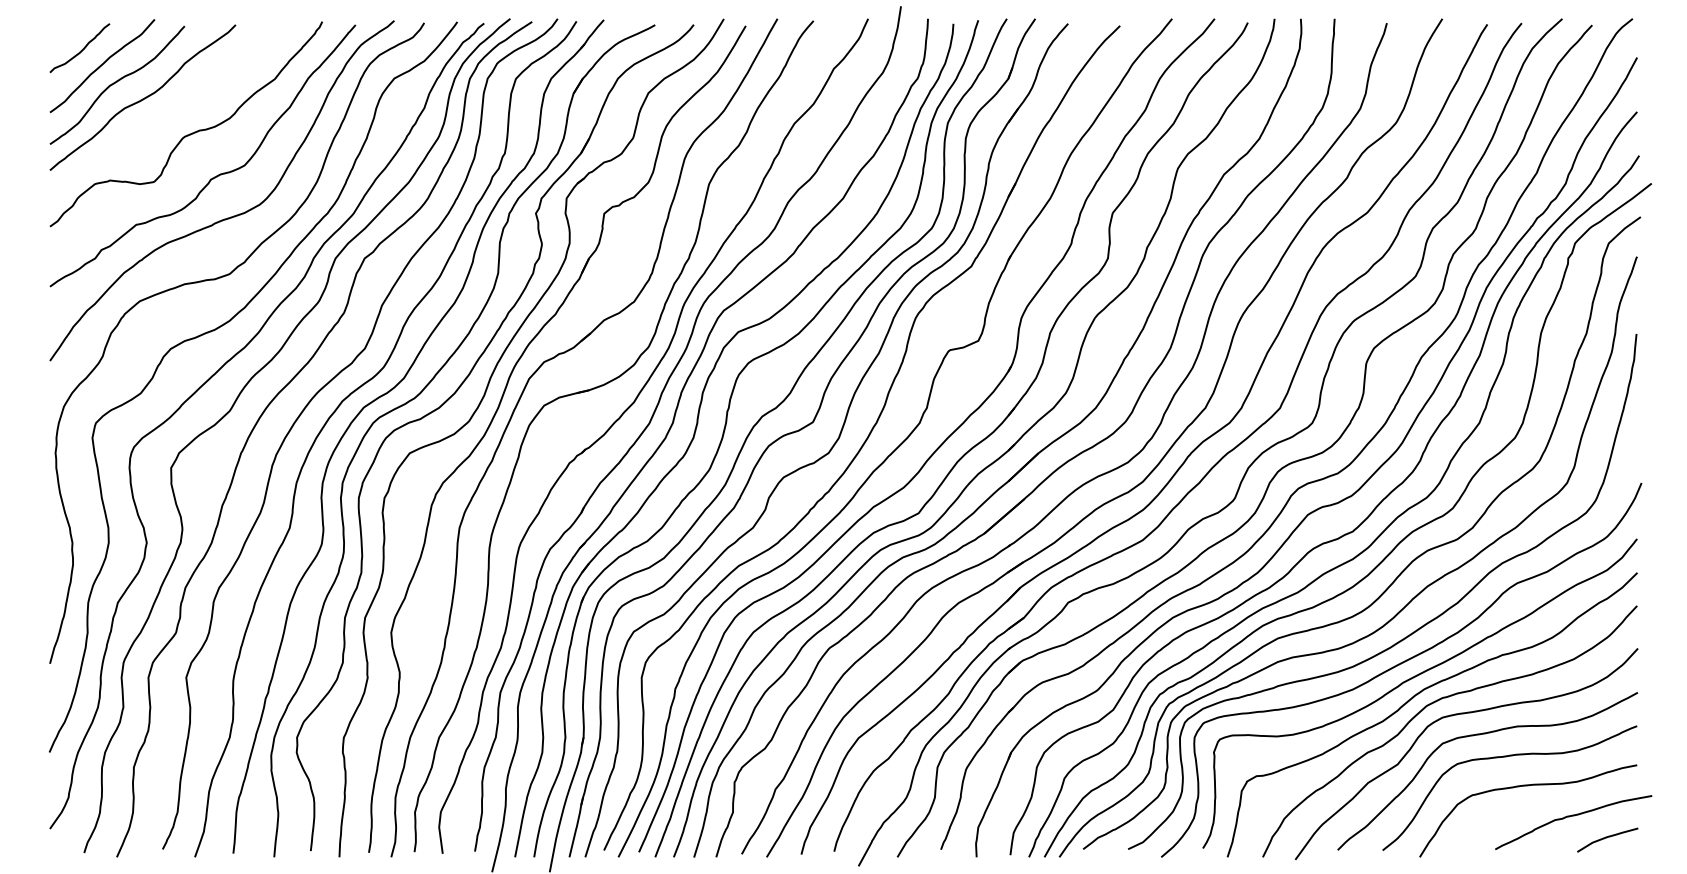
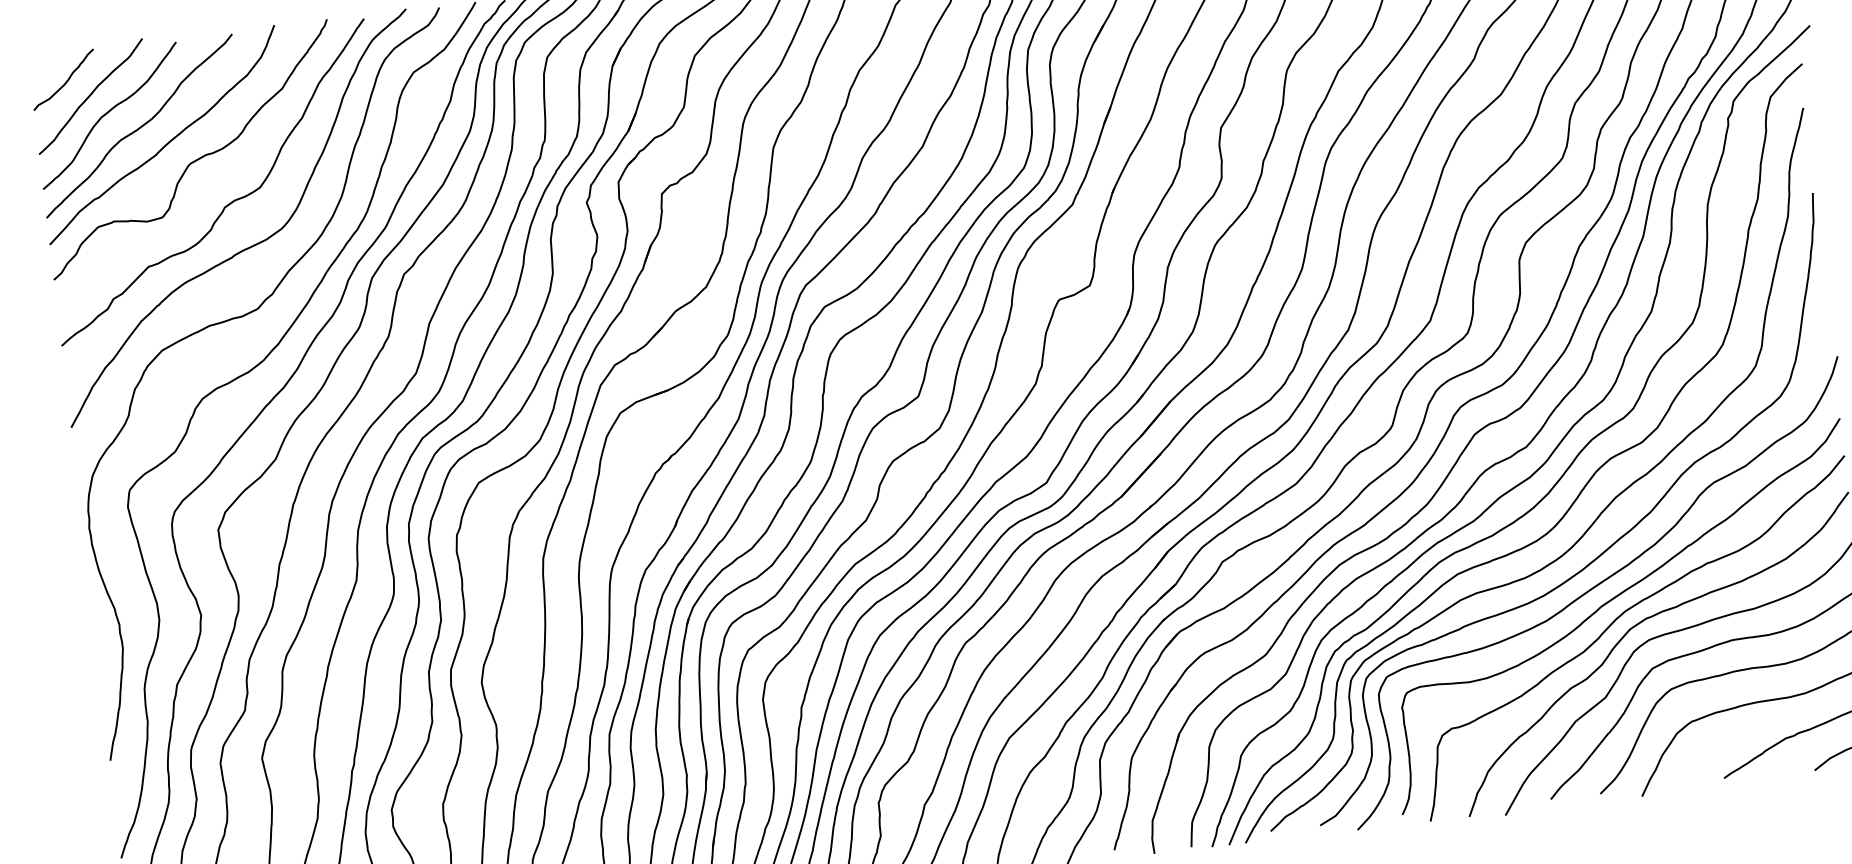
curve: (165, 115) -> (166, 142), added

